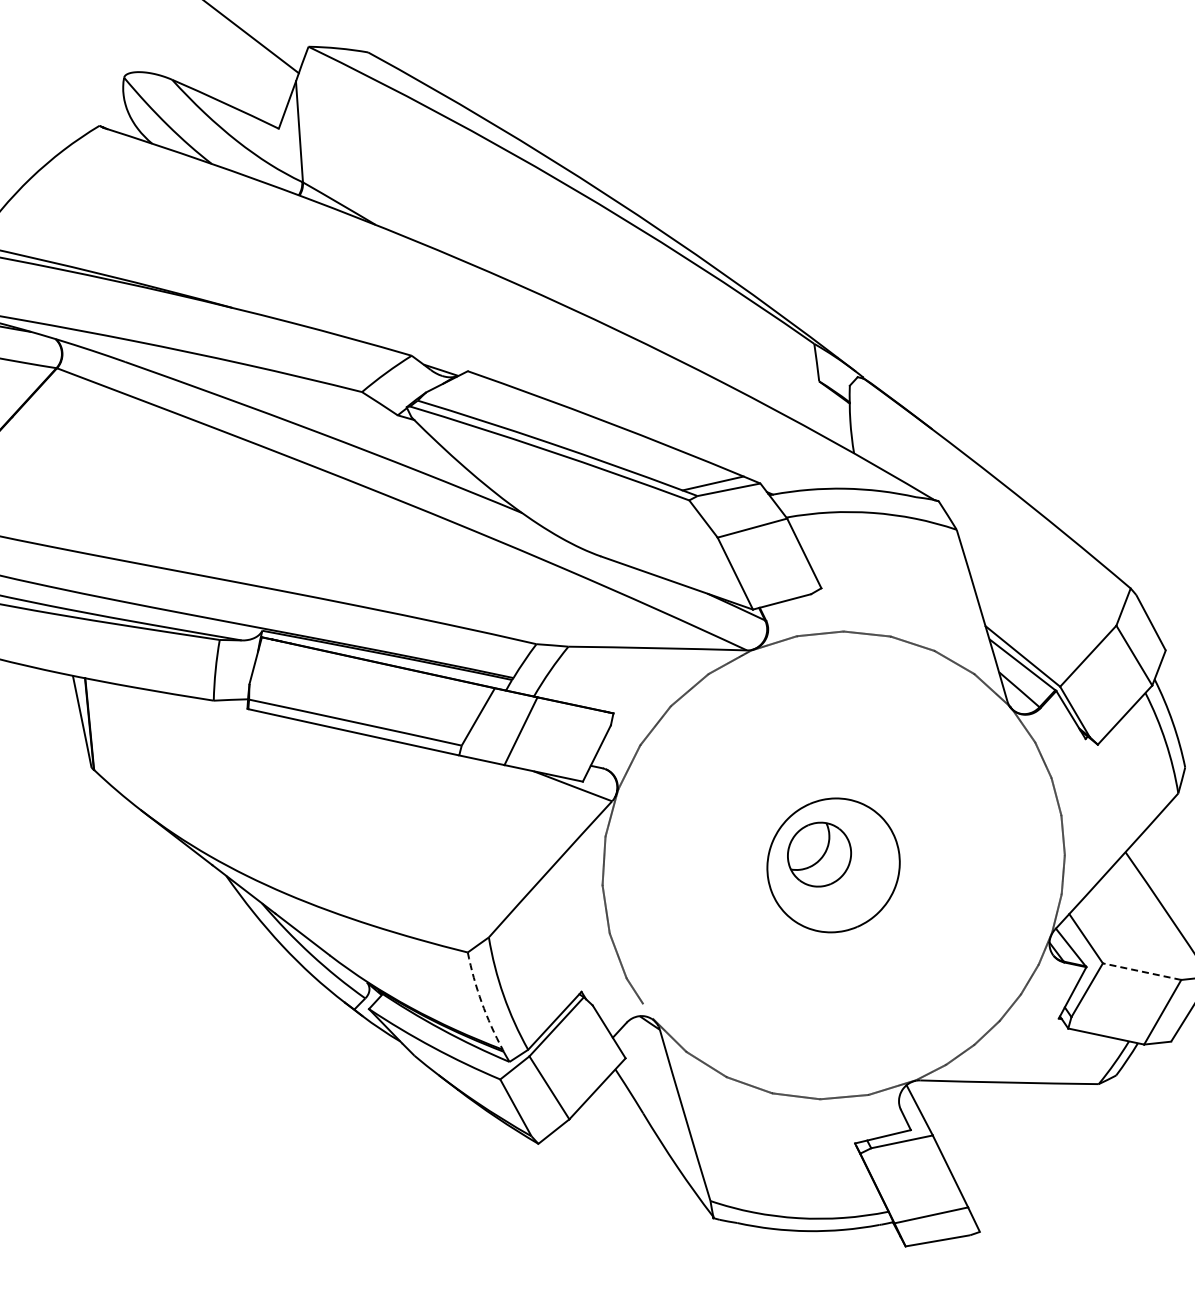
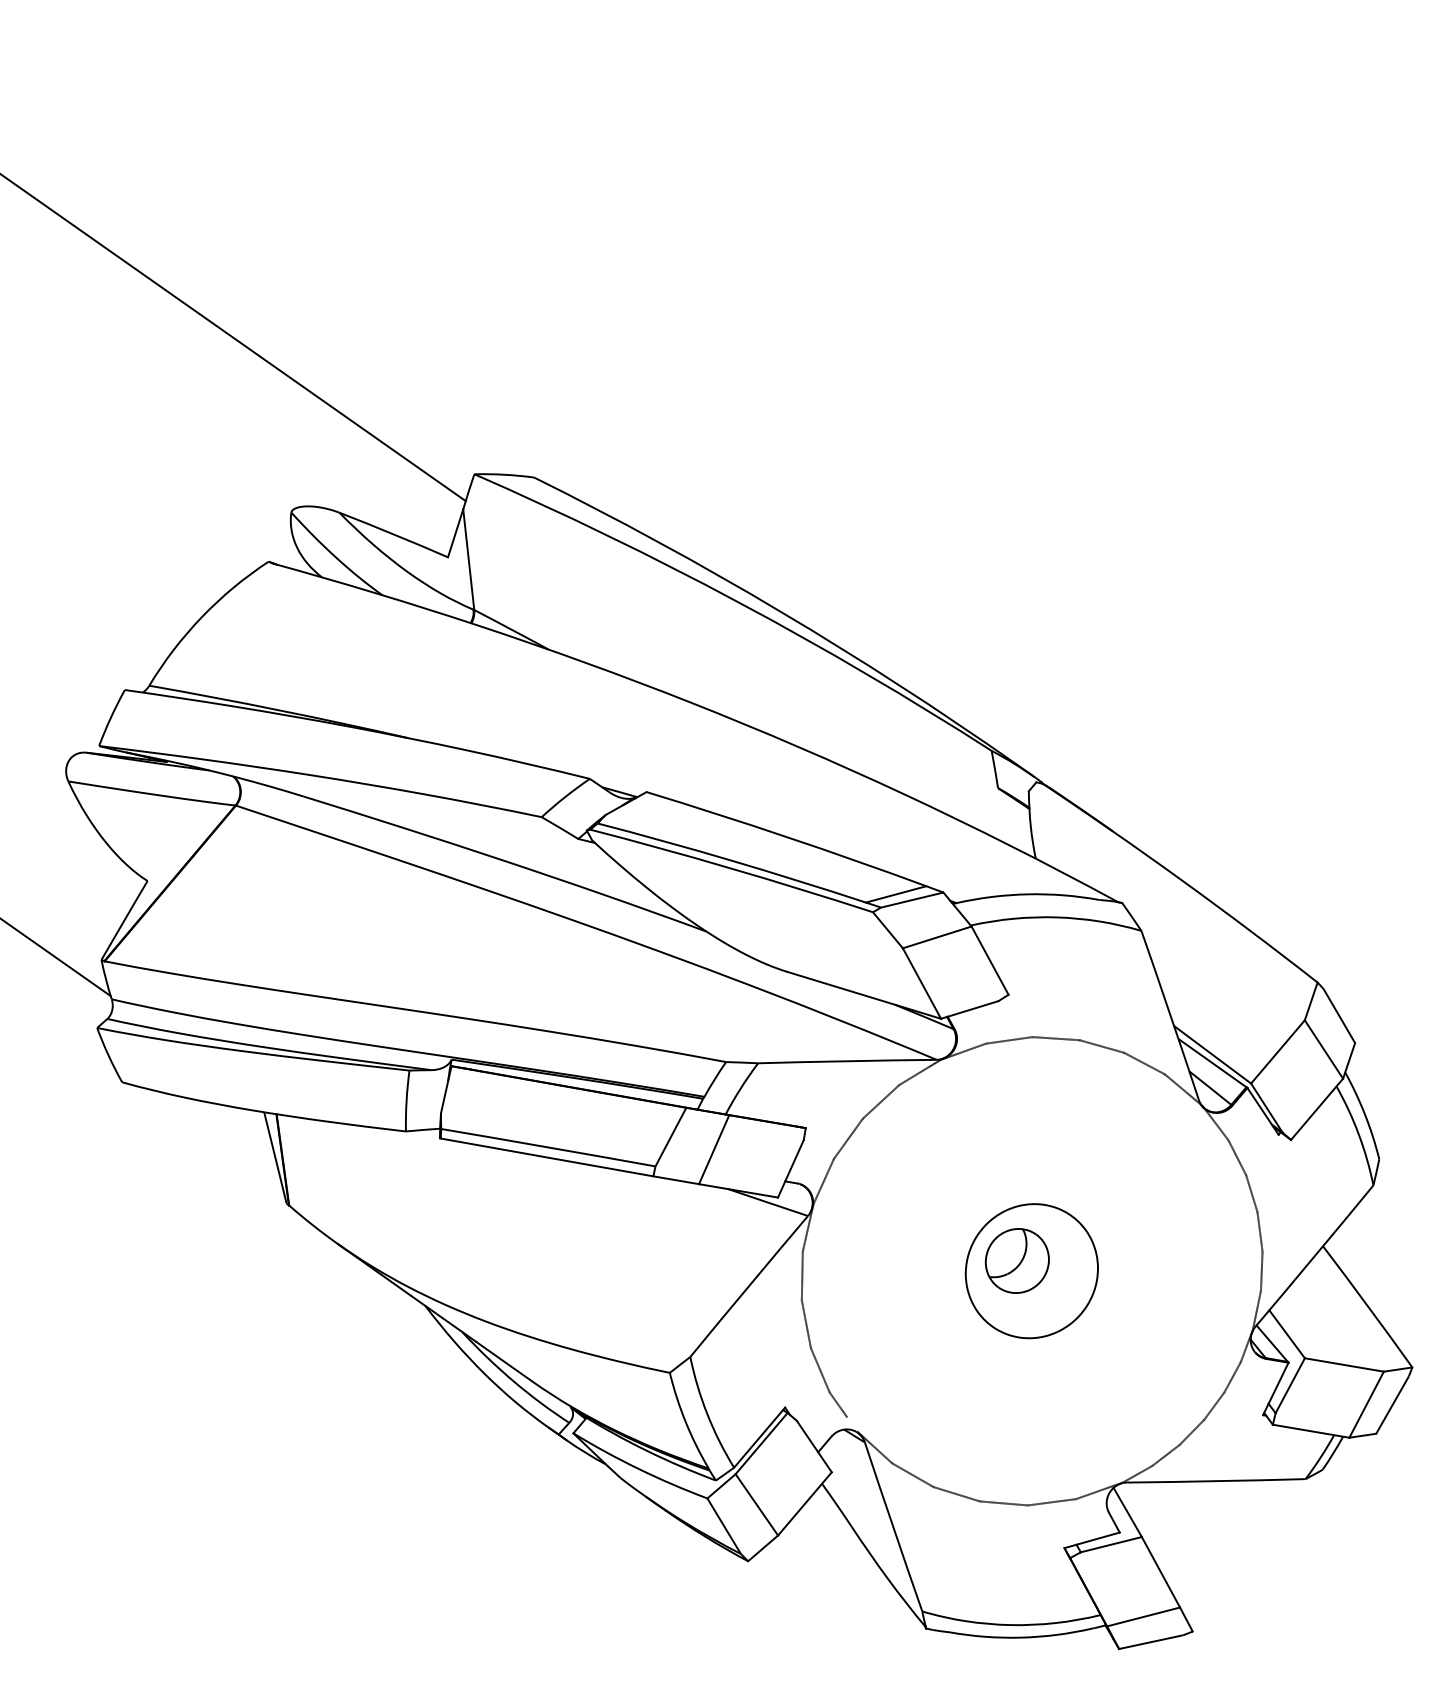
line: (1141, 971) -> (1343, 1364), dashed -> solid
arc: (481, 1002) -> (685, 1422), dashed -> solid

